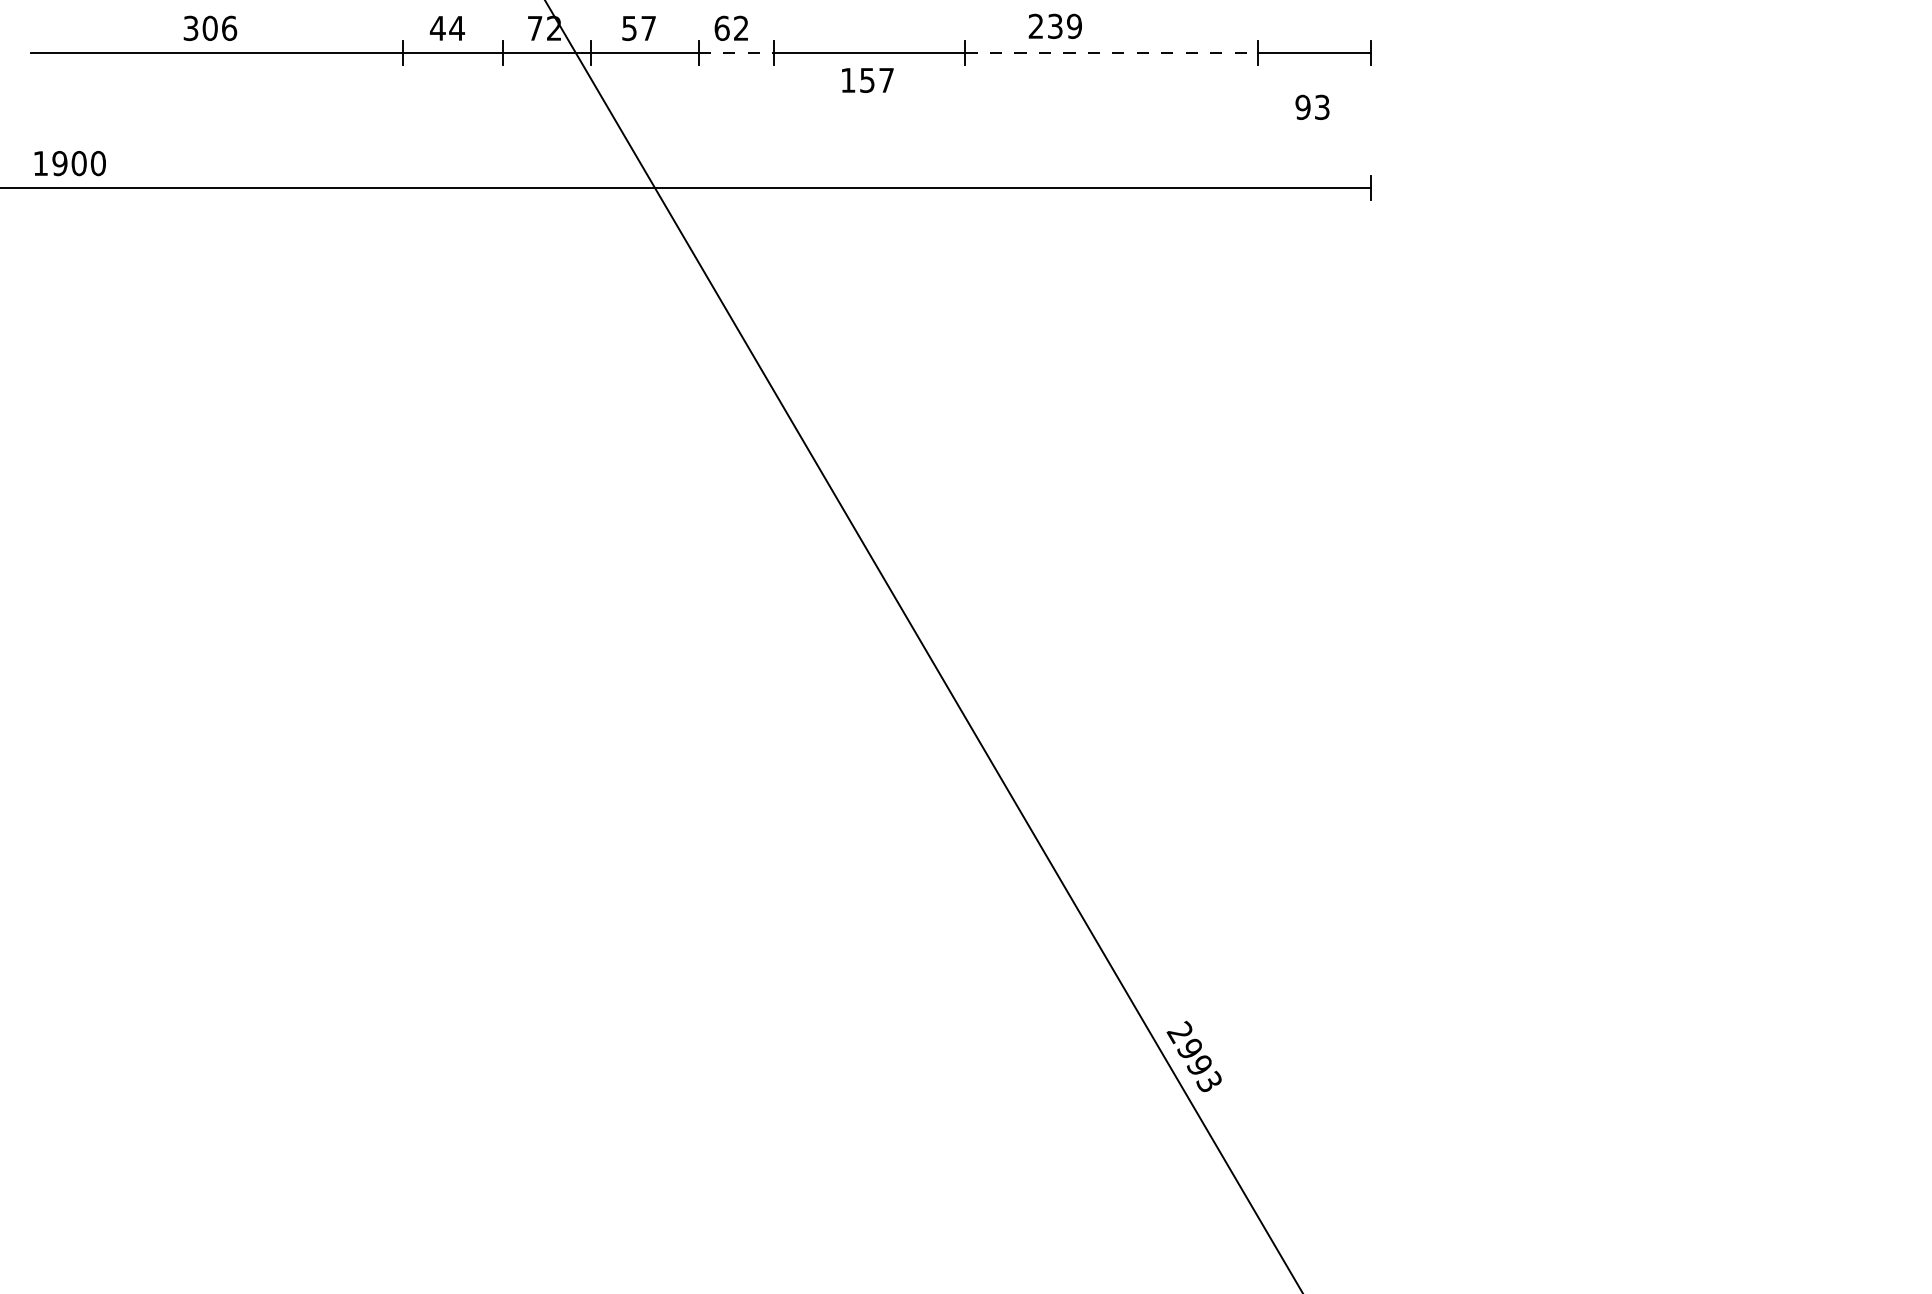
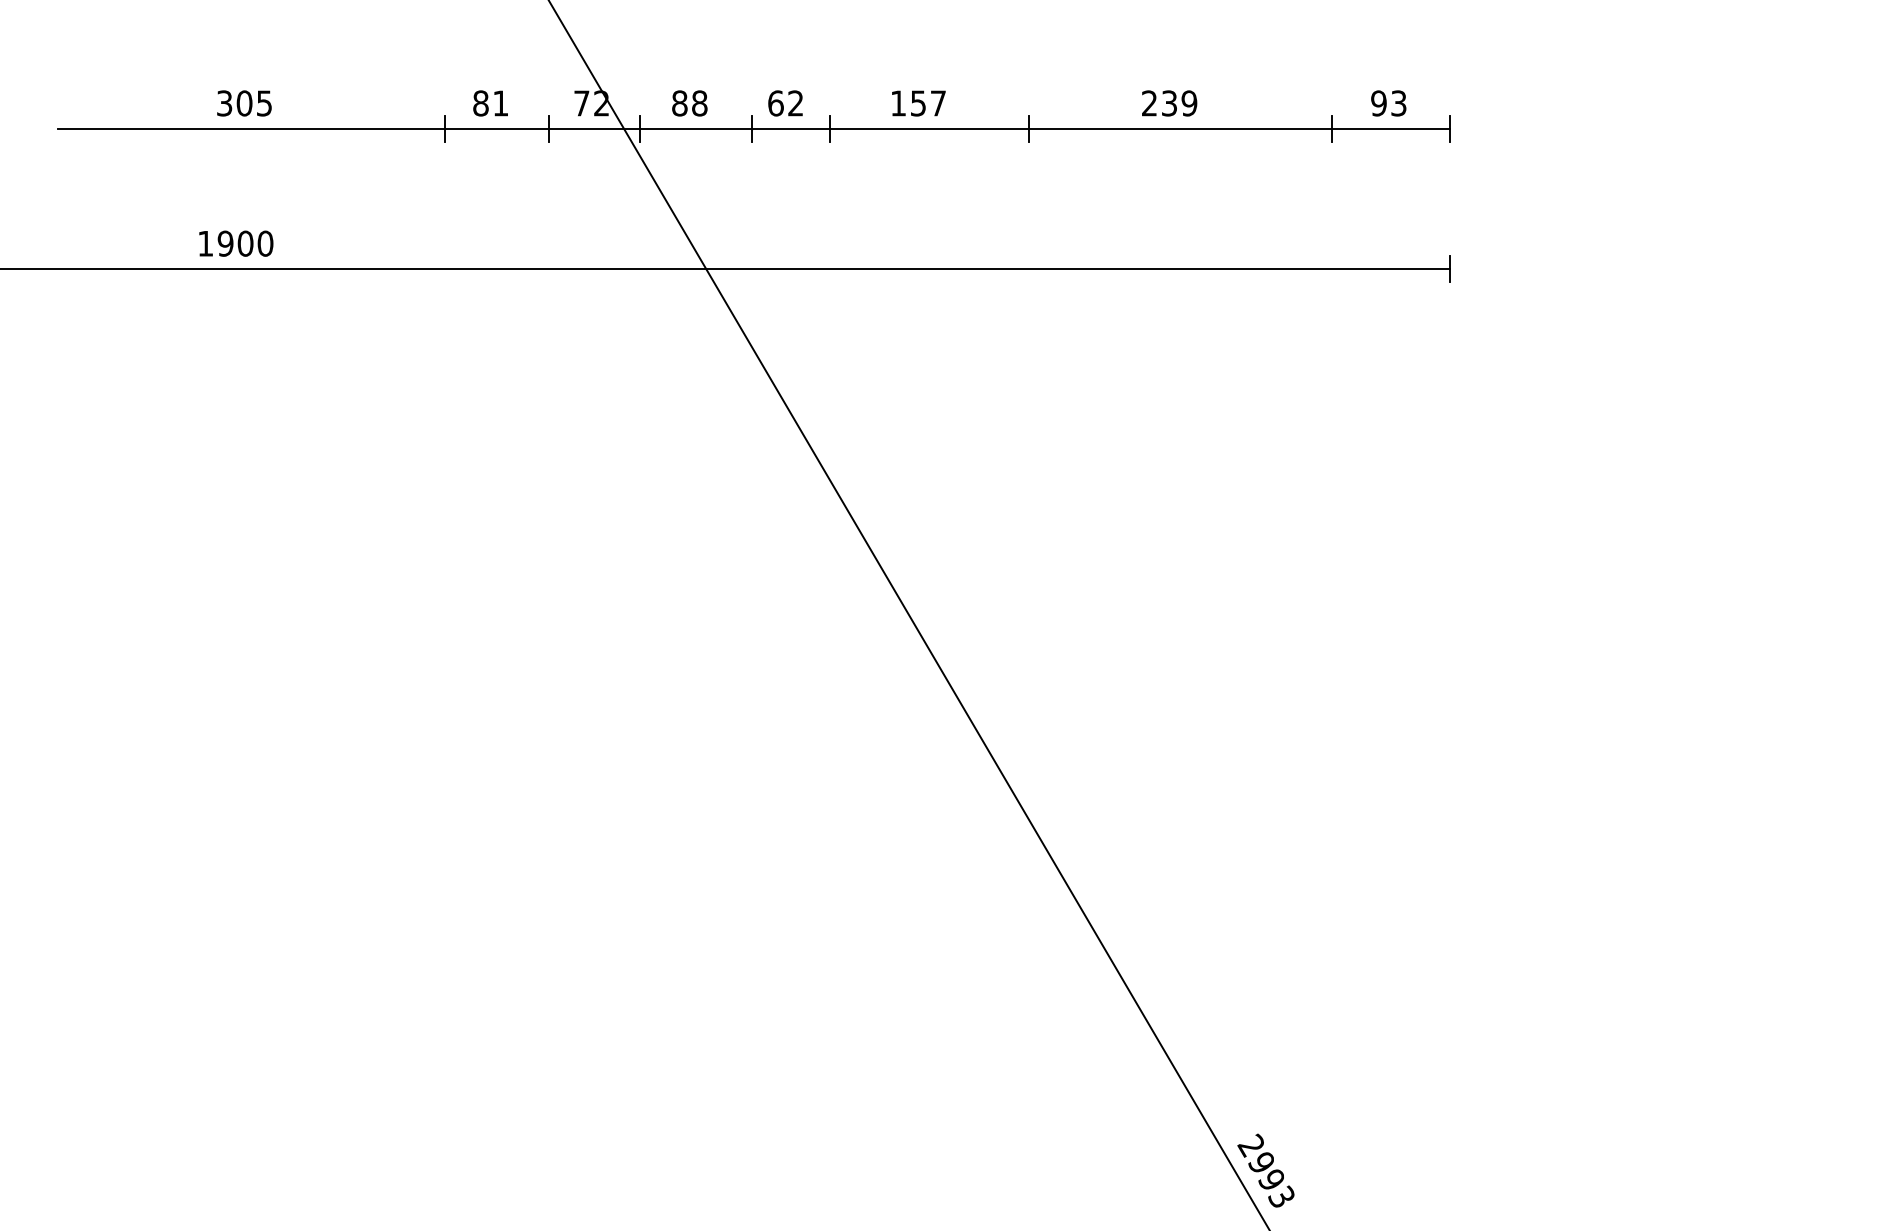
text: (1054, 25) -> (1168, 102), moved
text: (229, 27) -> (264, 102), 306 -> 305
text: (447, 27) -> (490, 102), 44 -> 81
text: (639, 27) -> (690, 102), 57 -> 88
line: (736, 52) -> (790, 128), dashed -> solid
line: (1112, 52) -> (1181, 128), dashed -> solid
text: (867, 80) -> (918, 103), moved
text: (1312, 106) -> (1388, 102), moved
text: (69, 163) -> (235, 243), moved

